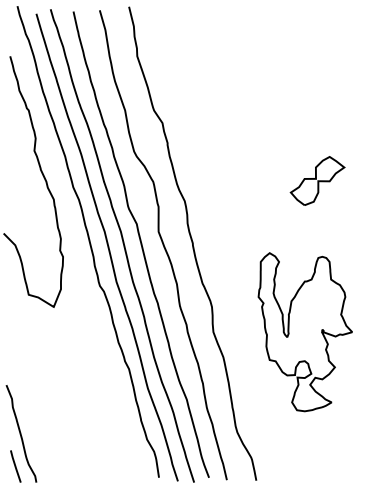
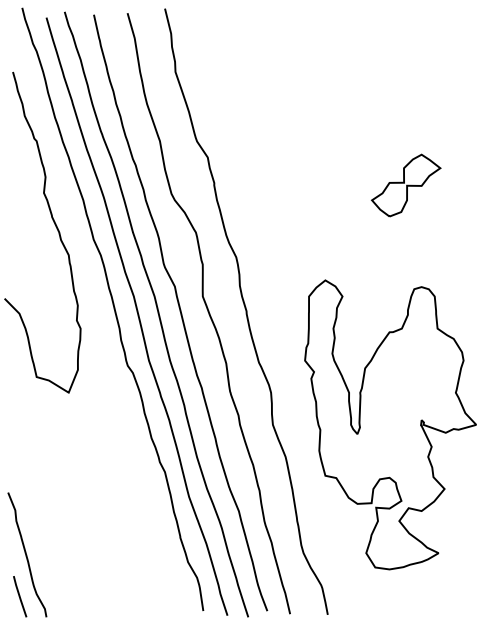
part: (317, 181) -> (405, 185), moved
part: (305, 331) -> (390, 424), size x1.43

